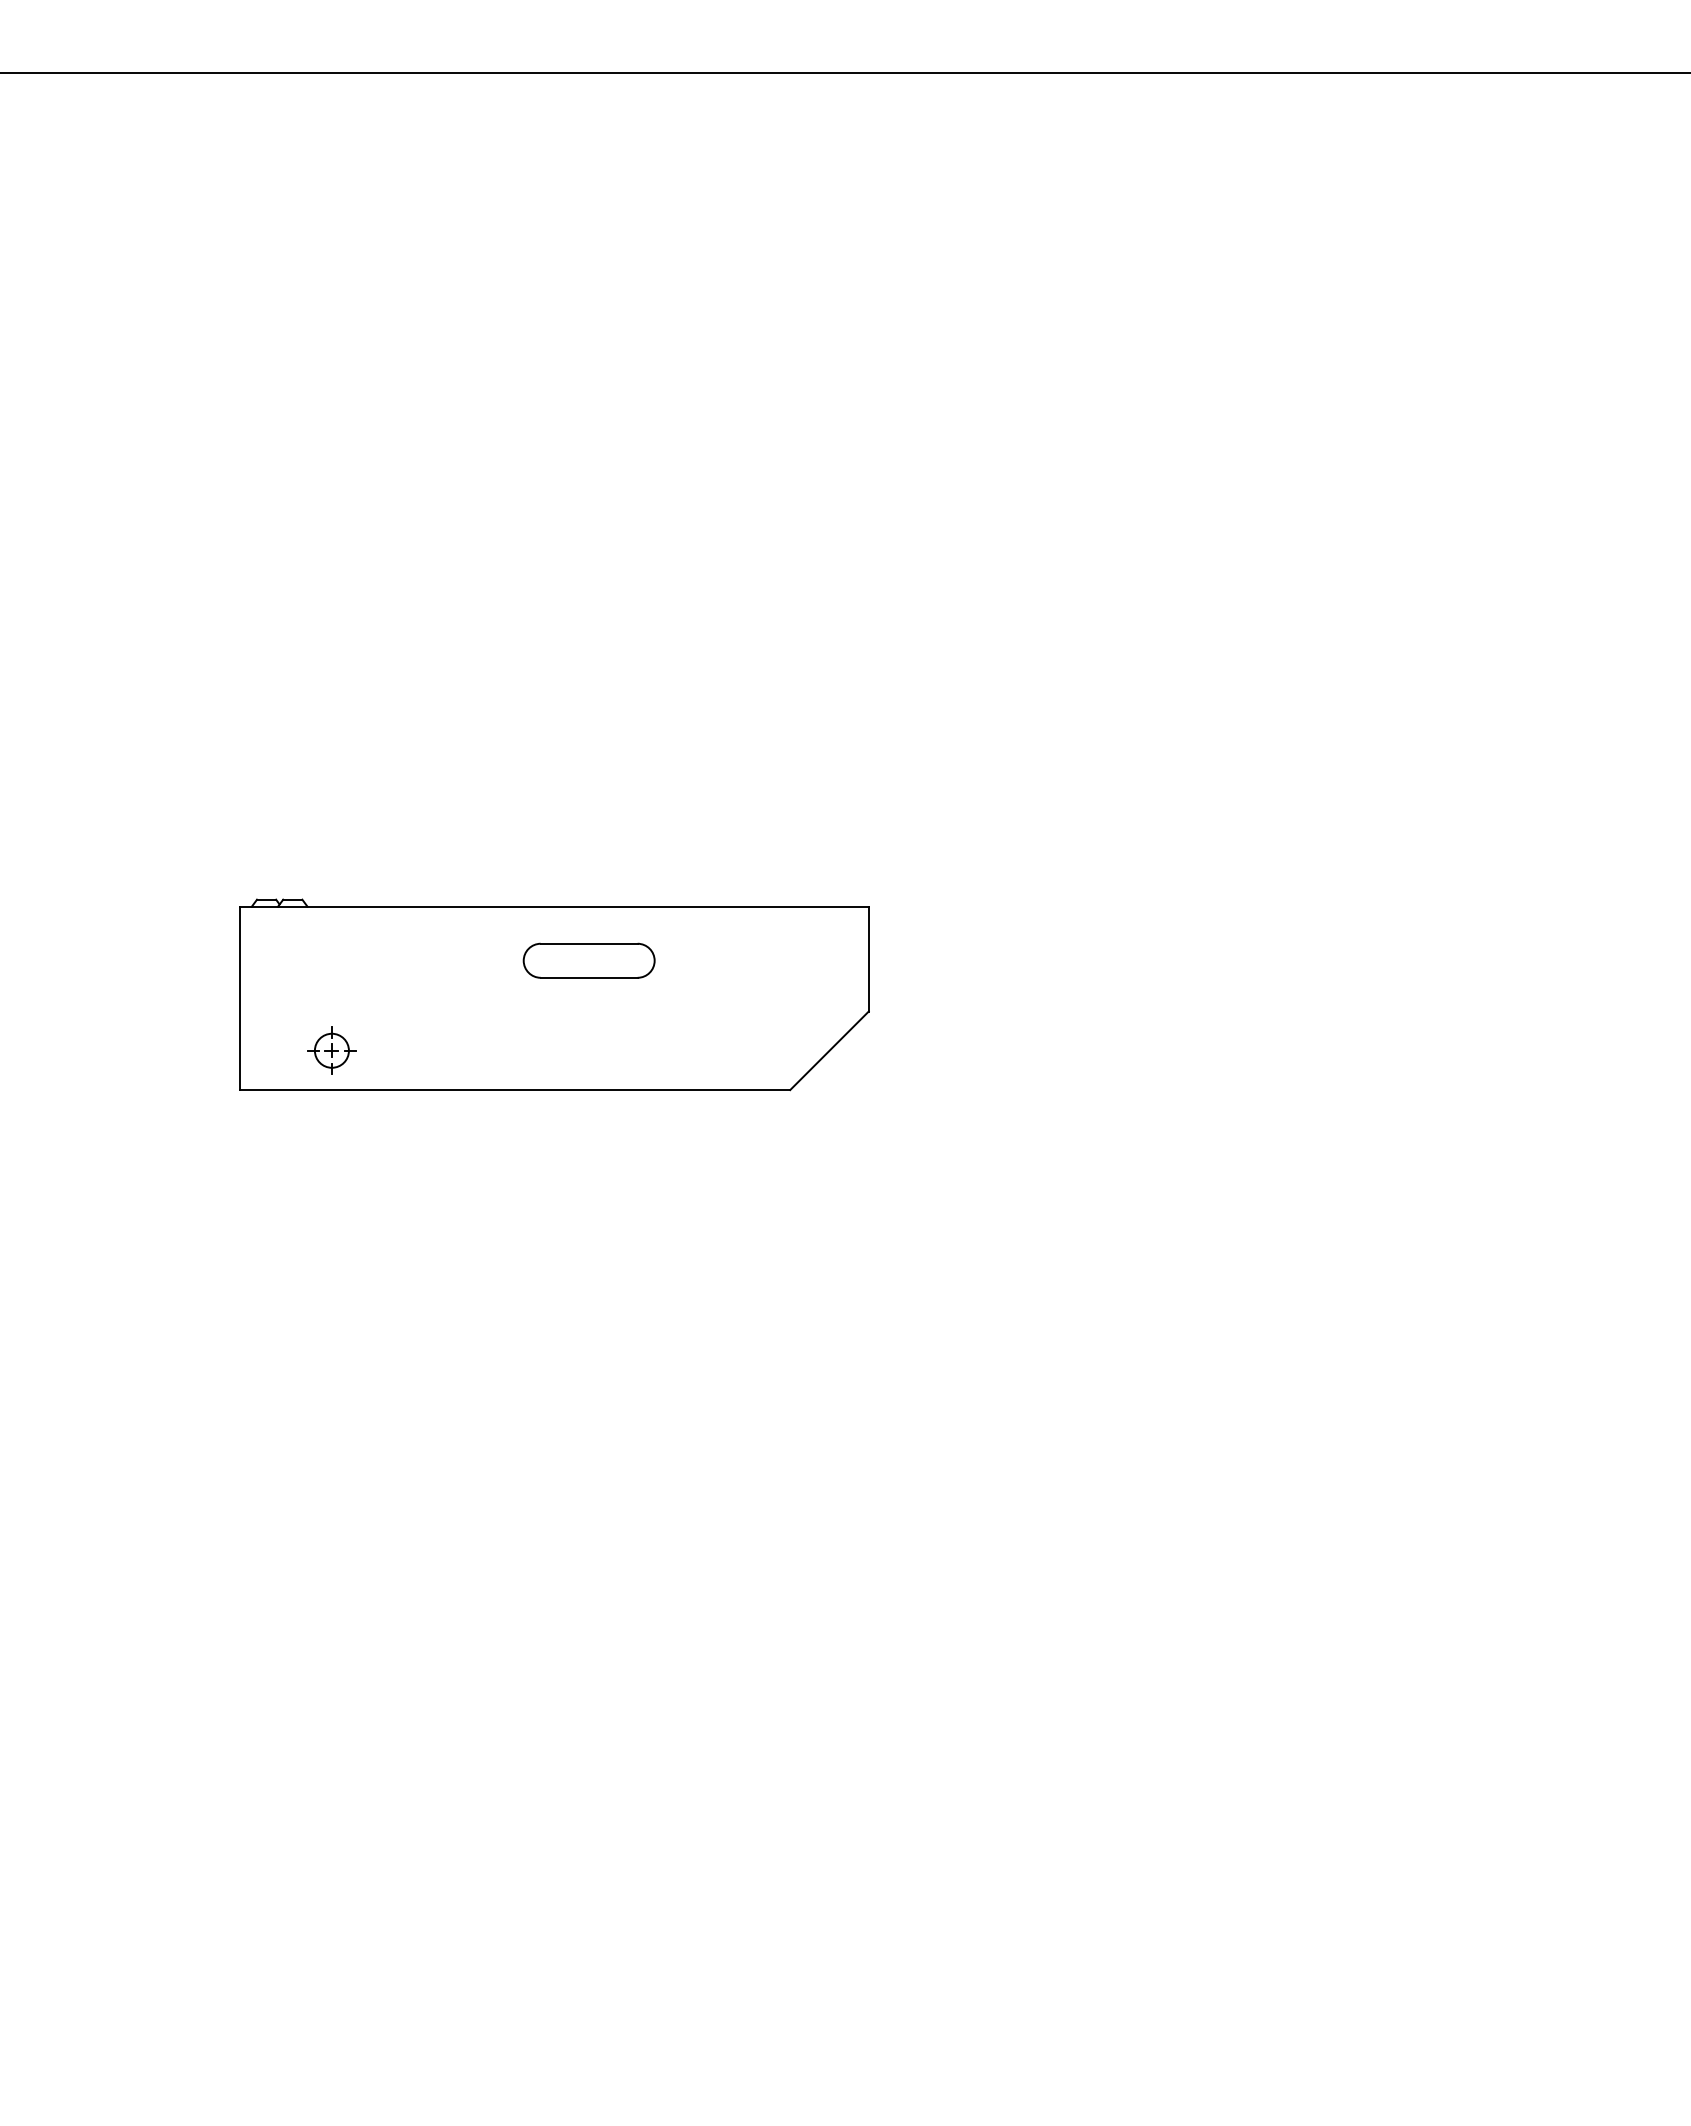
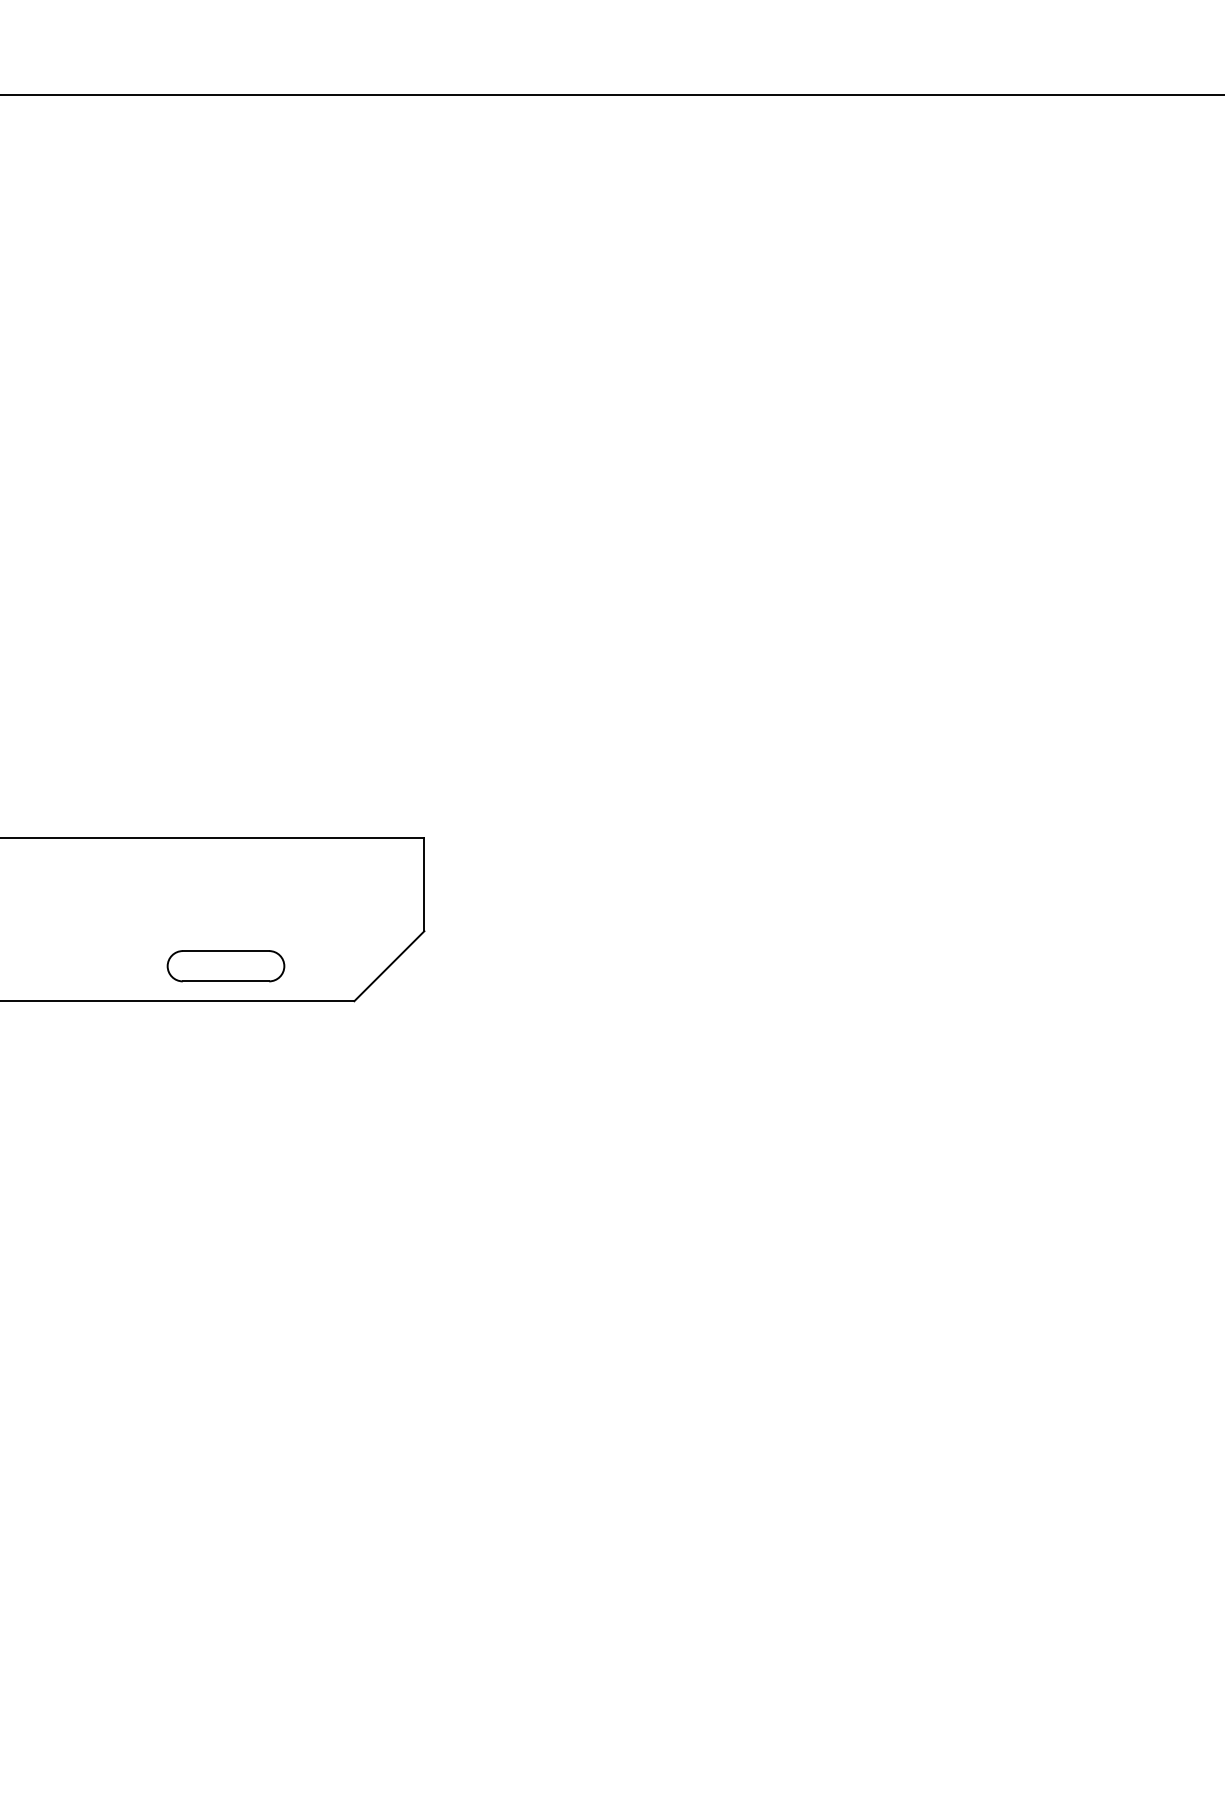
part: (588, 960) -> (225, 965), moved

